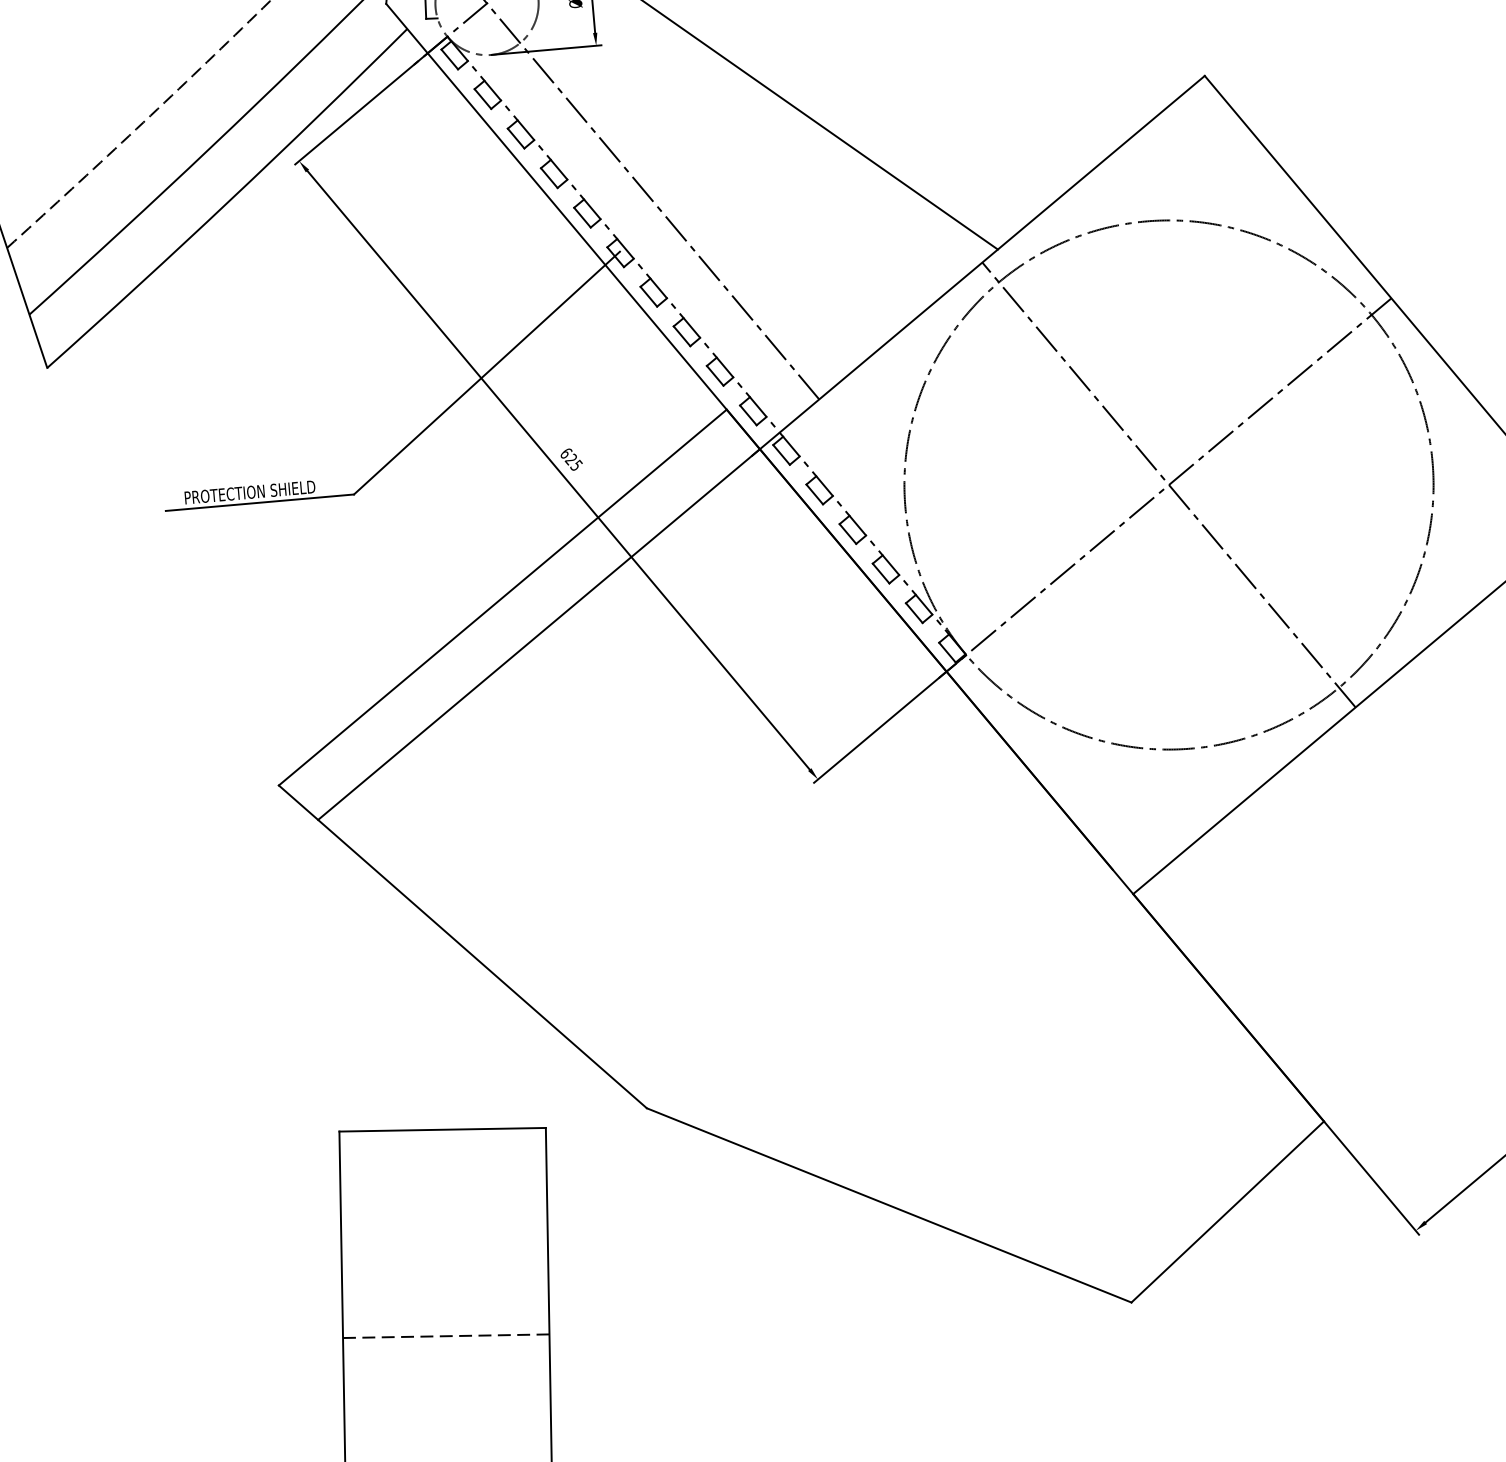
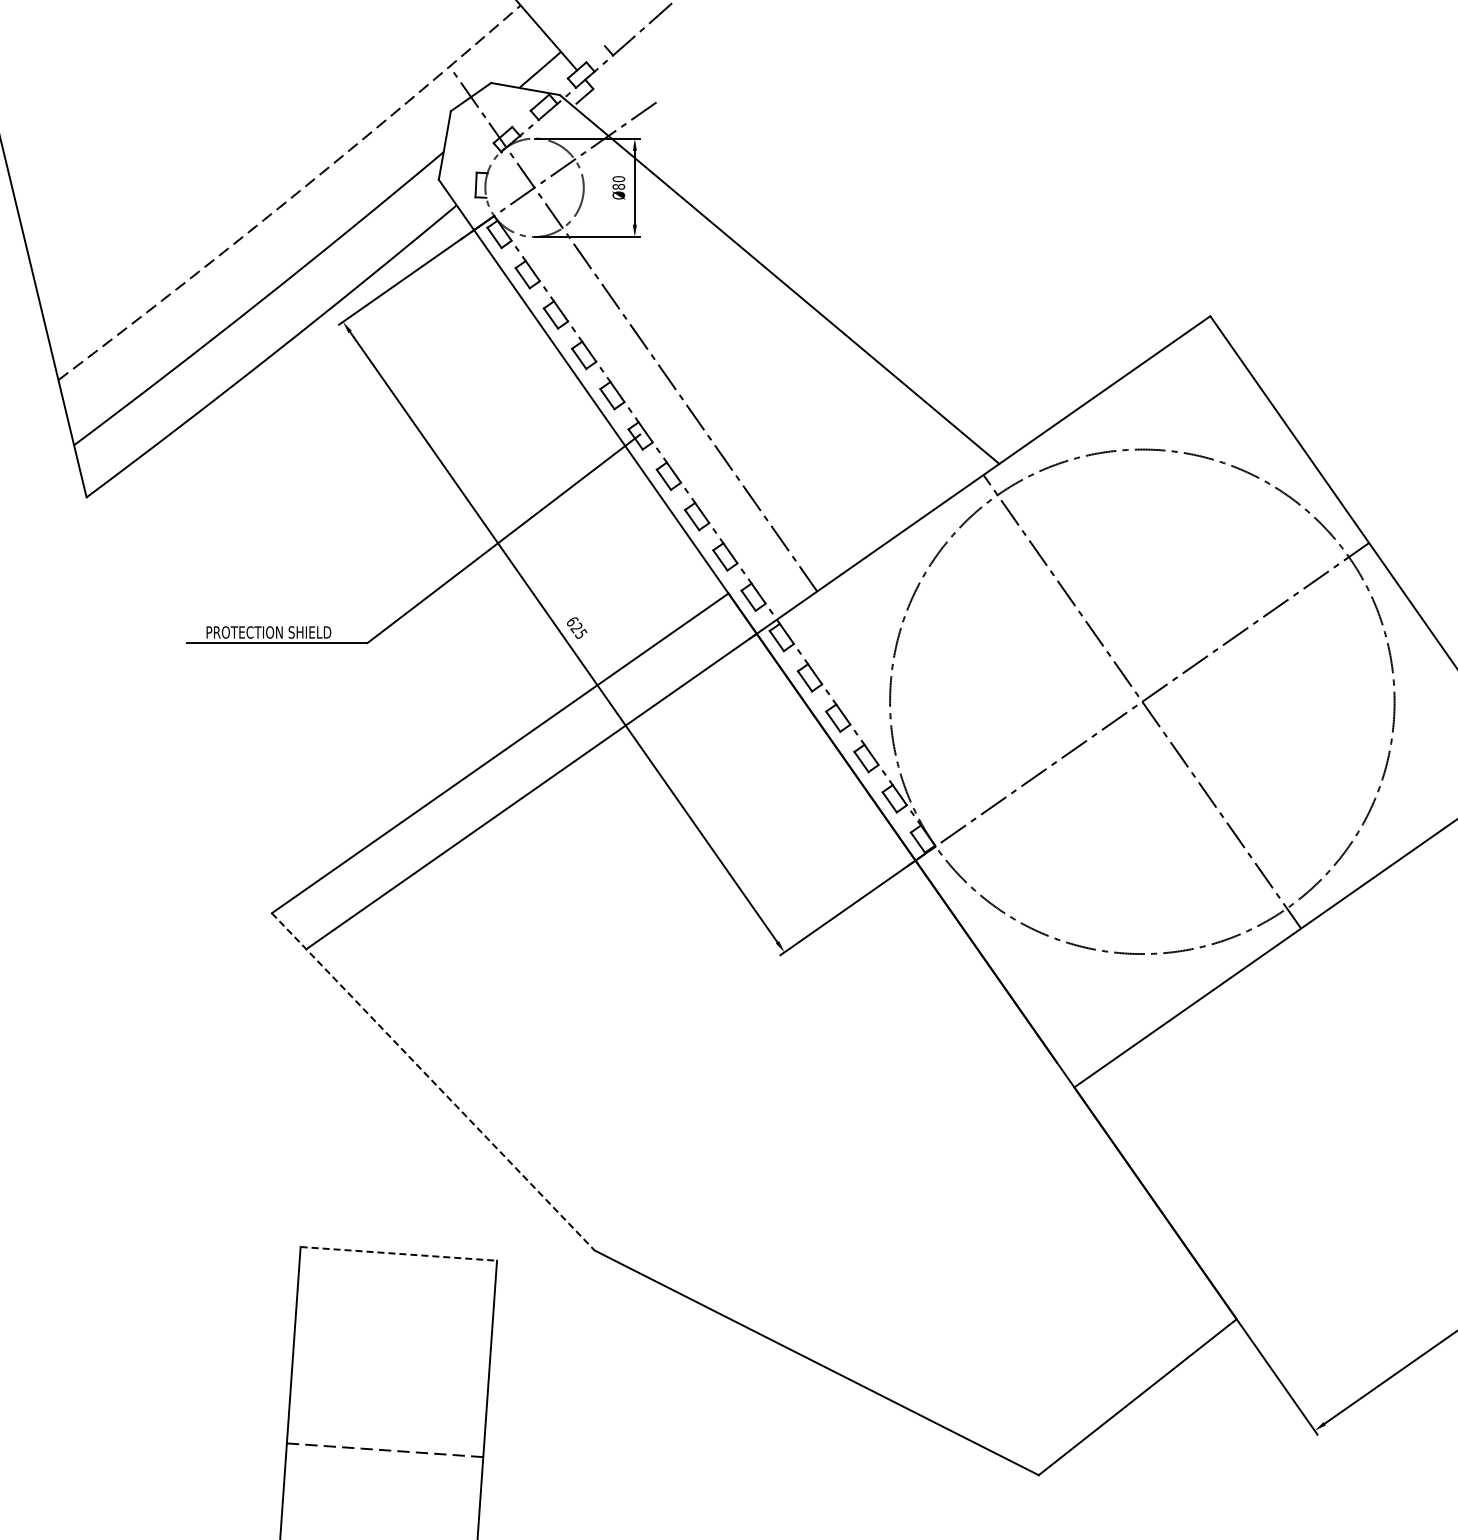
line: (463, 947) -> (433, 1082), solid -> dashed
line: (443, 1129) -> (399, 1253), solid -> dashed

